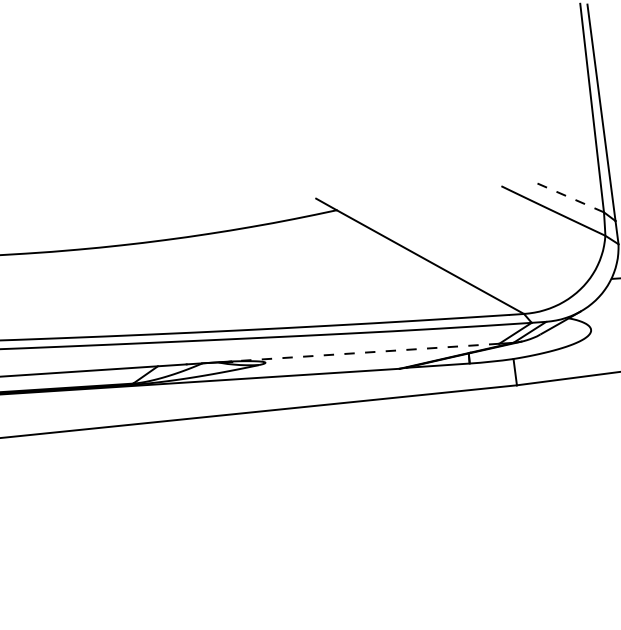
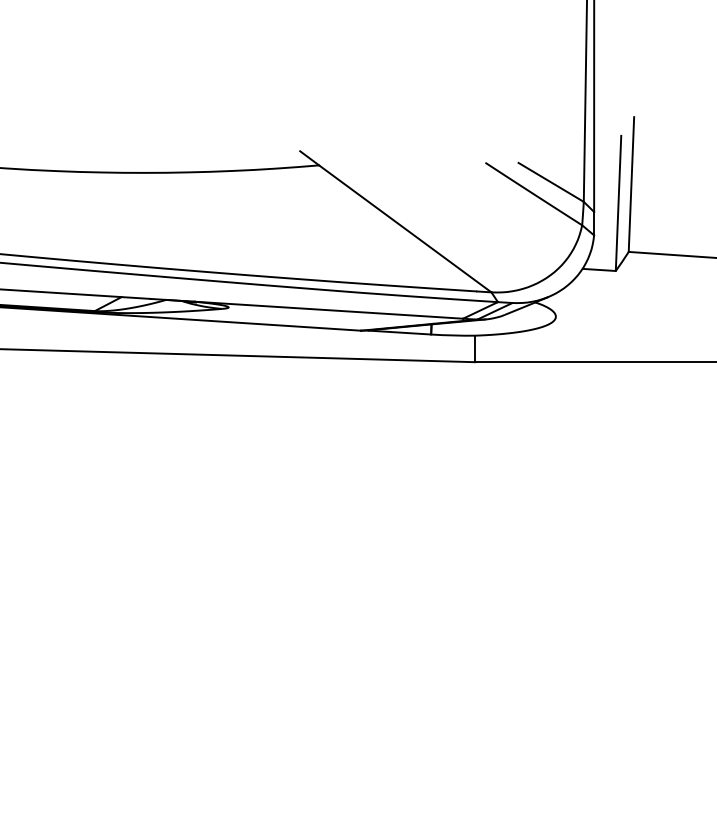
line: (569, 197) -> (551, 182), dashed -> solid
line: (364, 352) -> (328, 310), dashed -> solid

